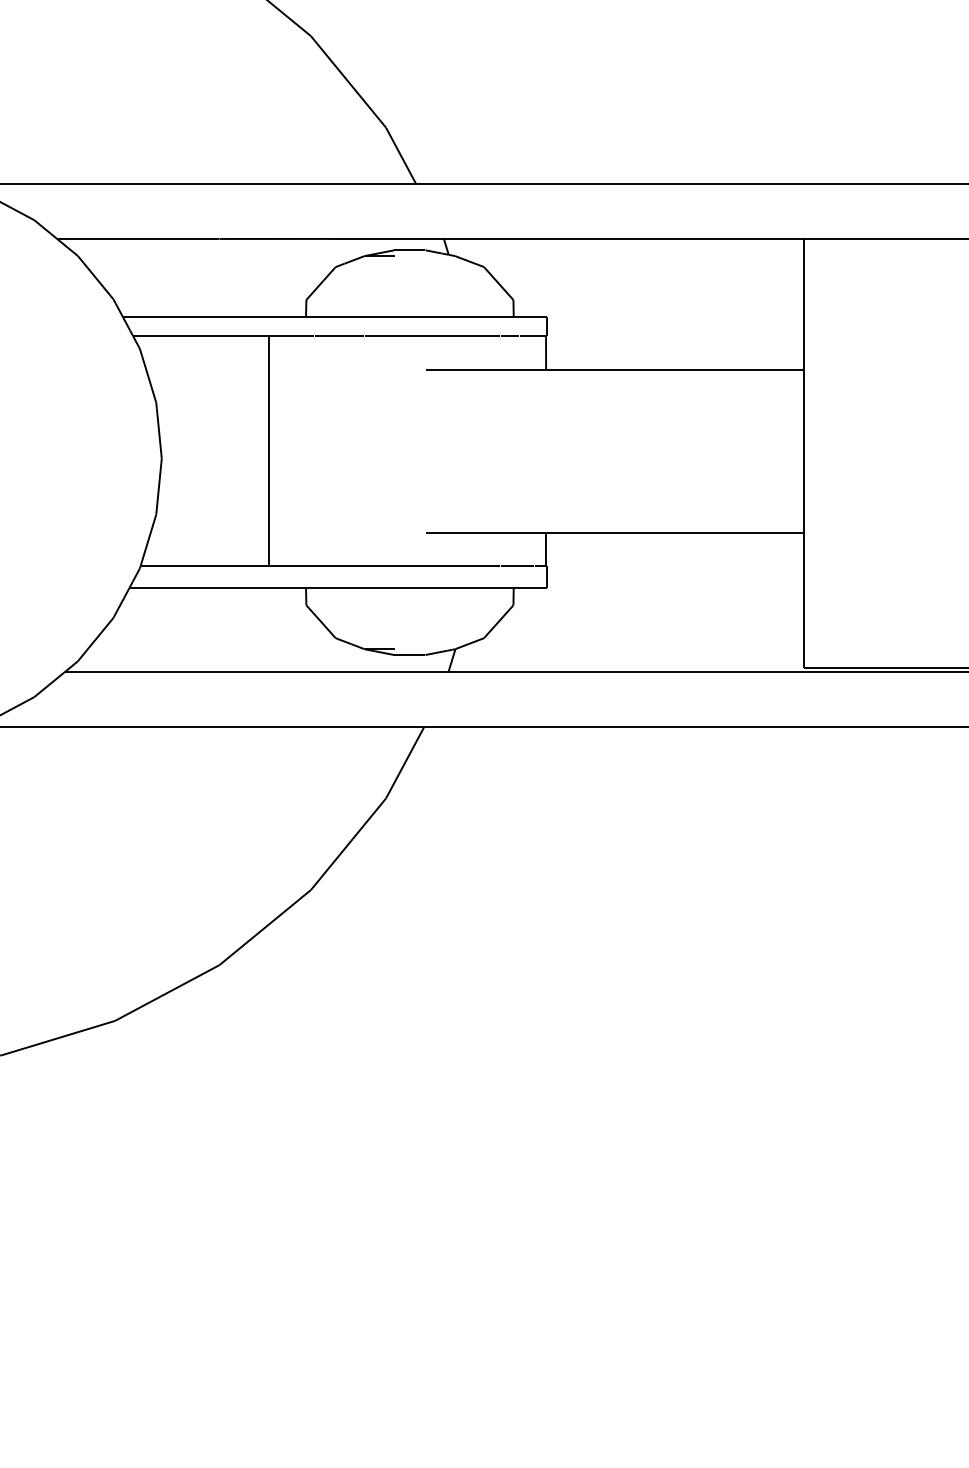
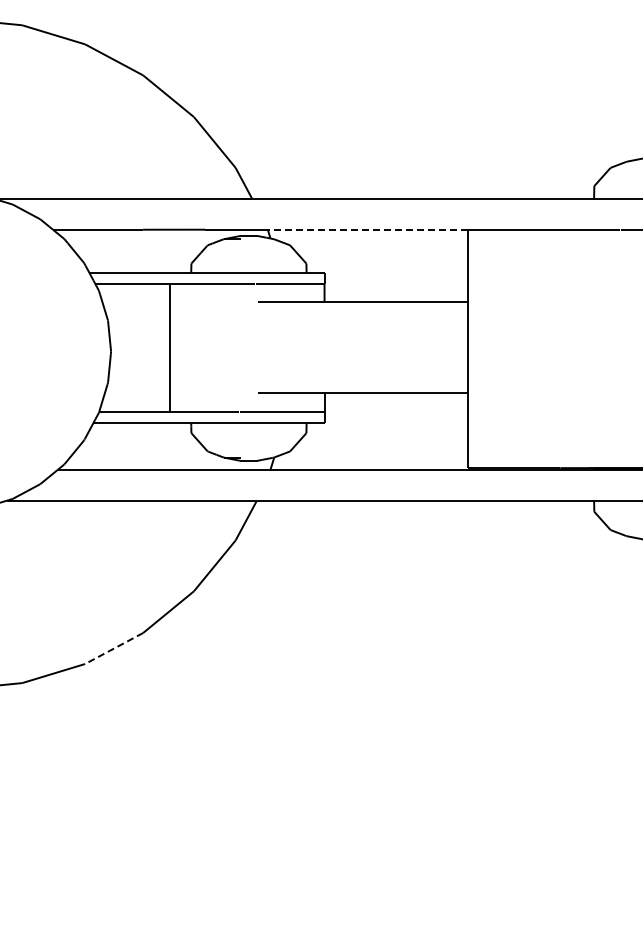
line: (623, 238) -> (367, 229), solid -> dashed
line: (167, 992) -> (114, 648), solid -> dashed

